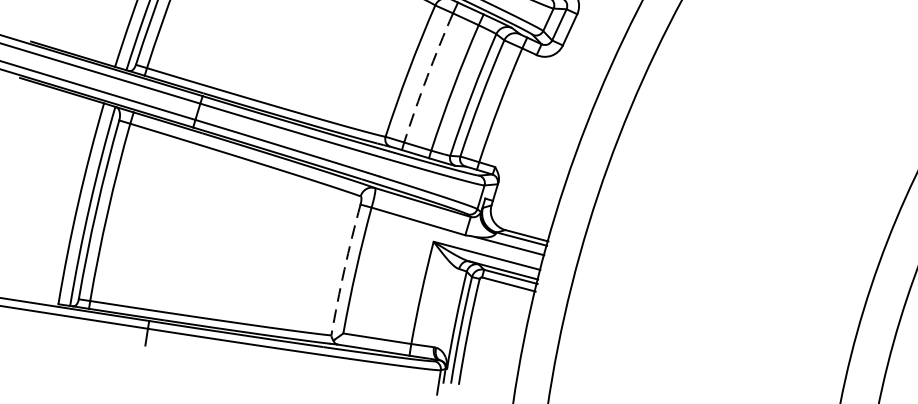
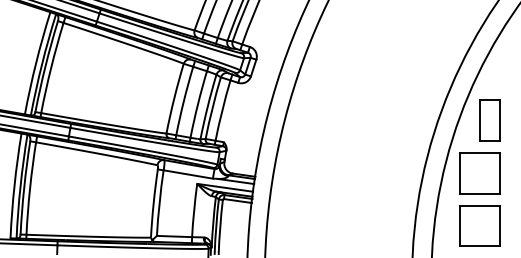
arc: (426, 76) -> (183, 100), dashed -> solid
arc: (344, 269) -> (153, 203), dashed -> solid

